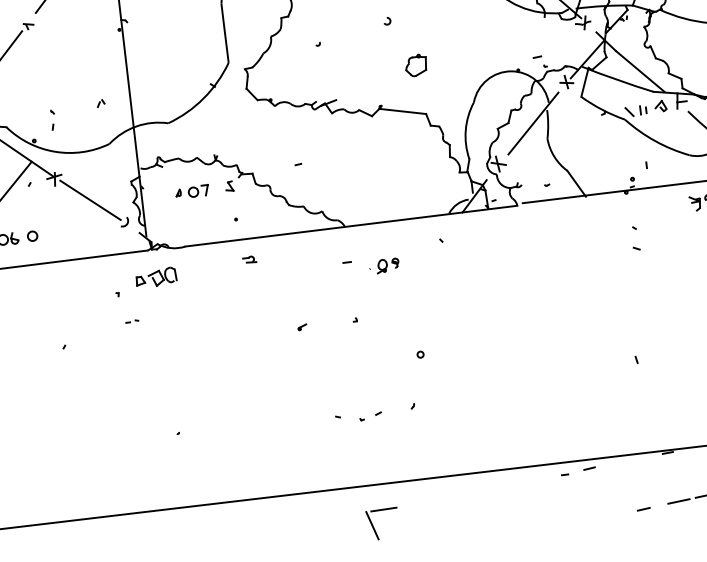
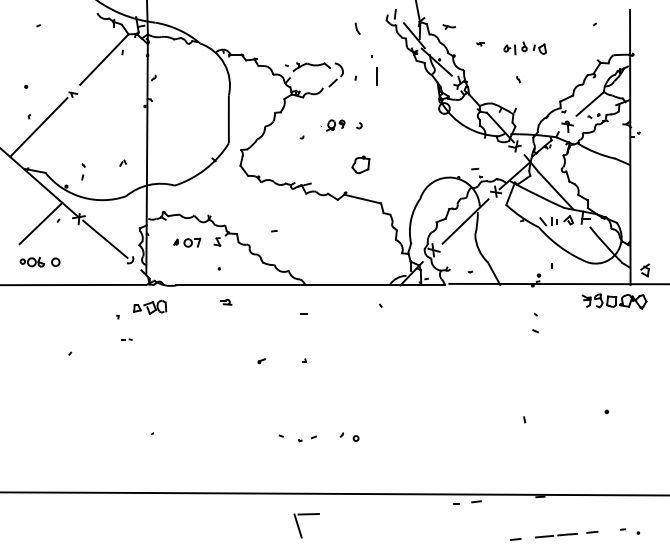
part: (415, 65) -> (360, 164), moved
part: (383, 266) -> (332, 125), moved
circle: (419, 354) -> (355, 438), moved

